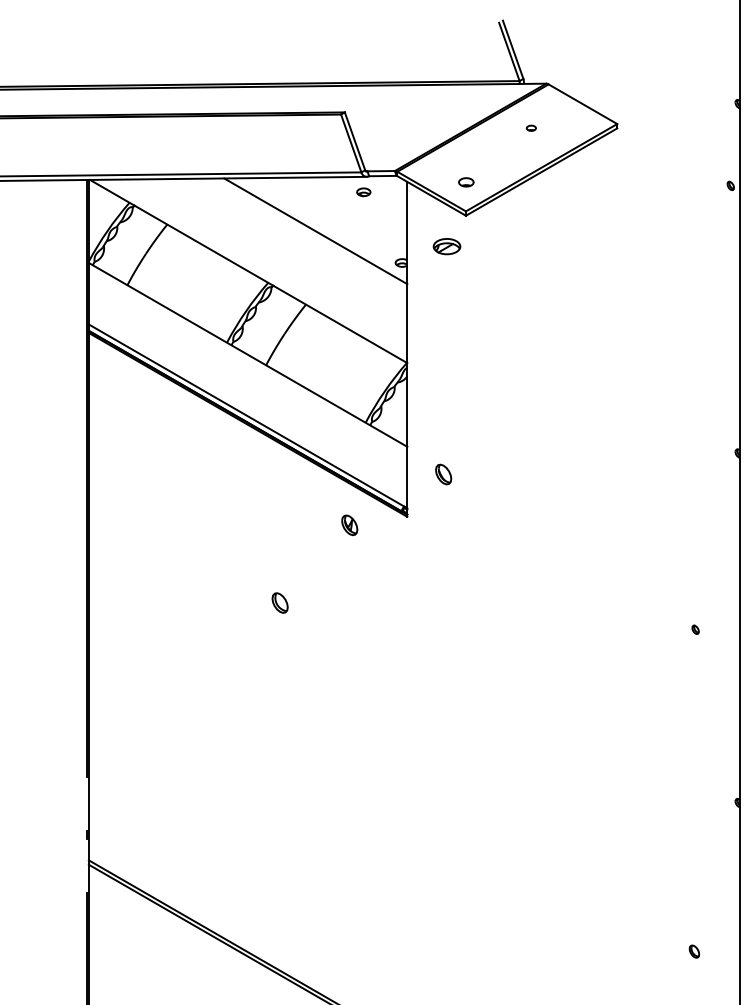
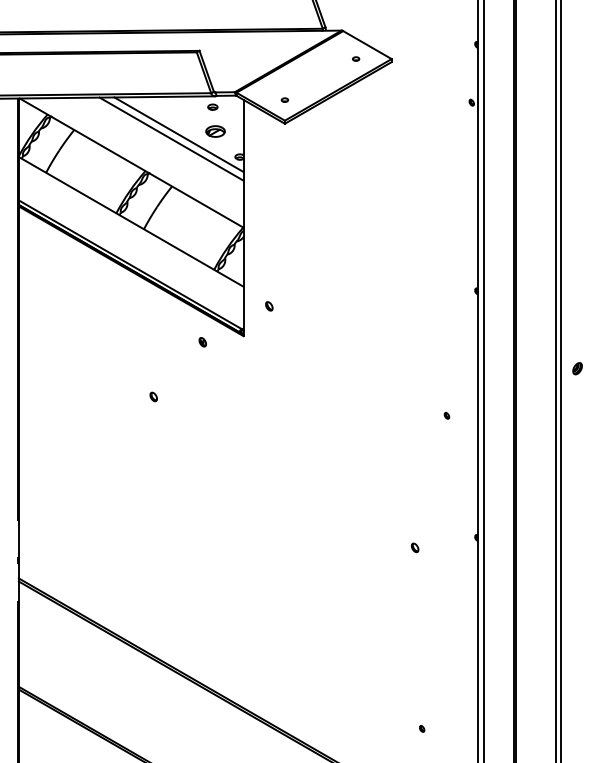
part: (531, 127) -> (356, 58), moved
part: (465, 181) -> (284, 99), size x0.62
line: (305, 236) -> (171, 138), added
part: (446, 246) -> (215, 131), moved
part: (444, 474) -> (269, 306), size x0.62
part: (349, 525) -> (202, 342), size x0.62
part: (279, 602) -> (153, 396), size x0.62
part: (693, 951) -> (414, 547), moved

